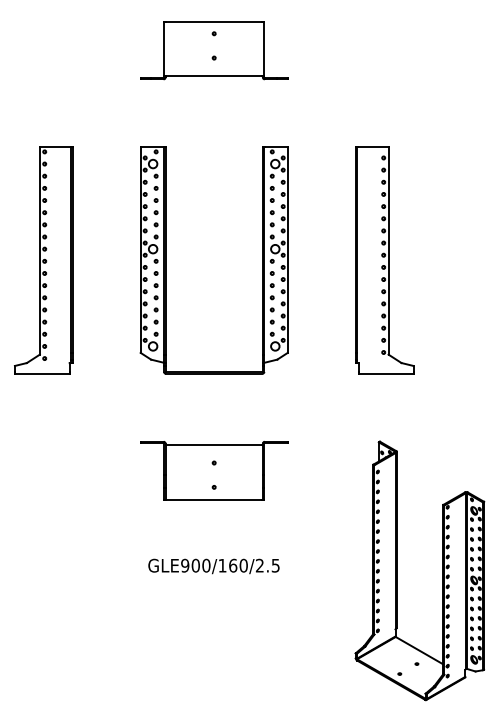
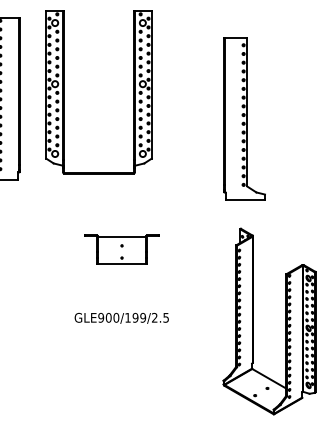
part: (166, 260) -> (64, 92), moved
part: (384, 260) -> (244, 118), moved
part: (214, 470) -> (122, 249), size x0.7
text: (238, 565) -> (139, 317), GLE900/160/2.5 -> GLE900/199/2.5

